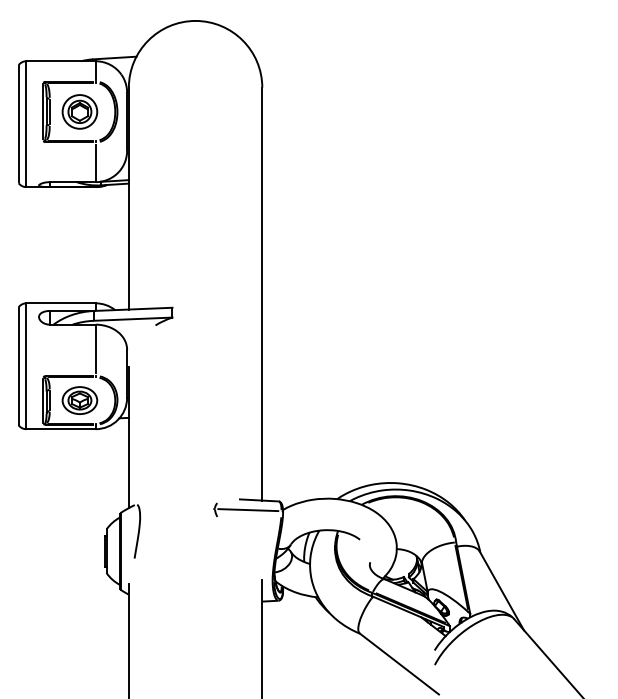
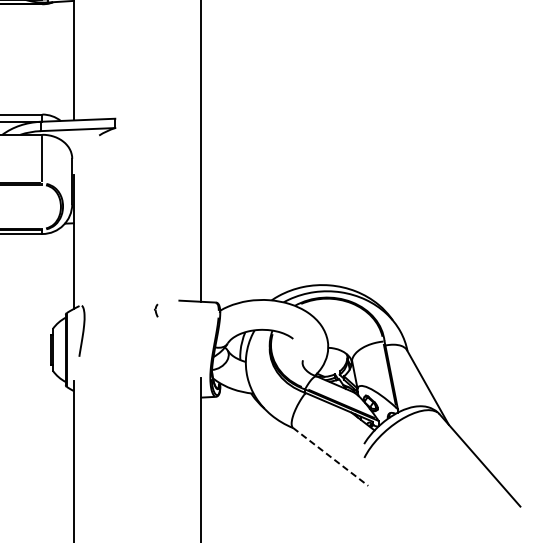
part: (79, 400) -> (27, 206), removed
line: (248, 510) -> (187, 311), removed
line: (399, 664) -> (330, 457), solid -> dashed

